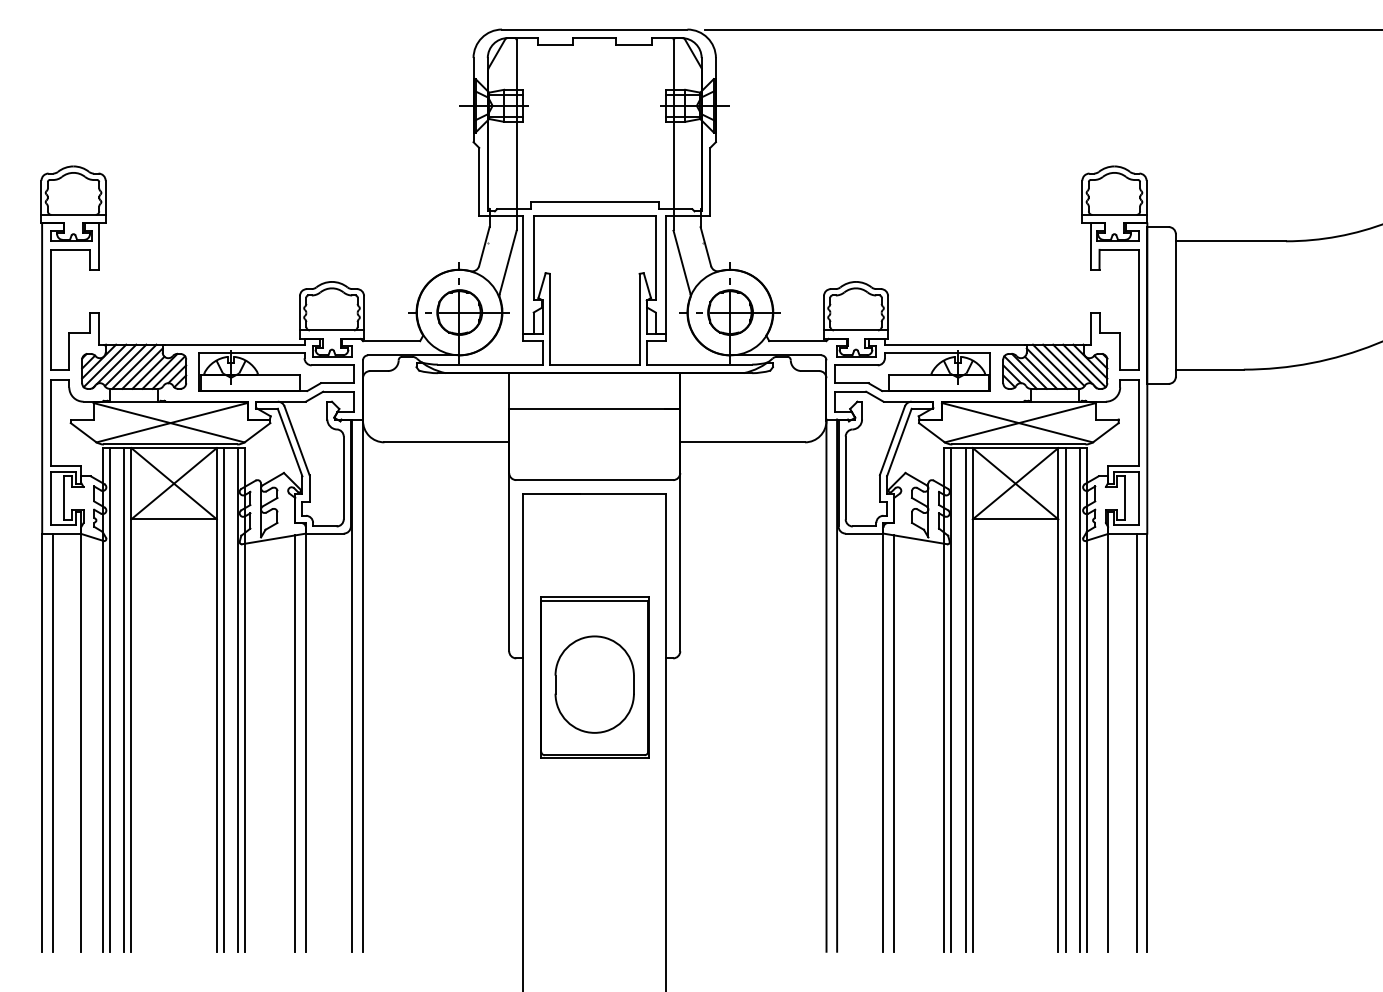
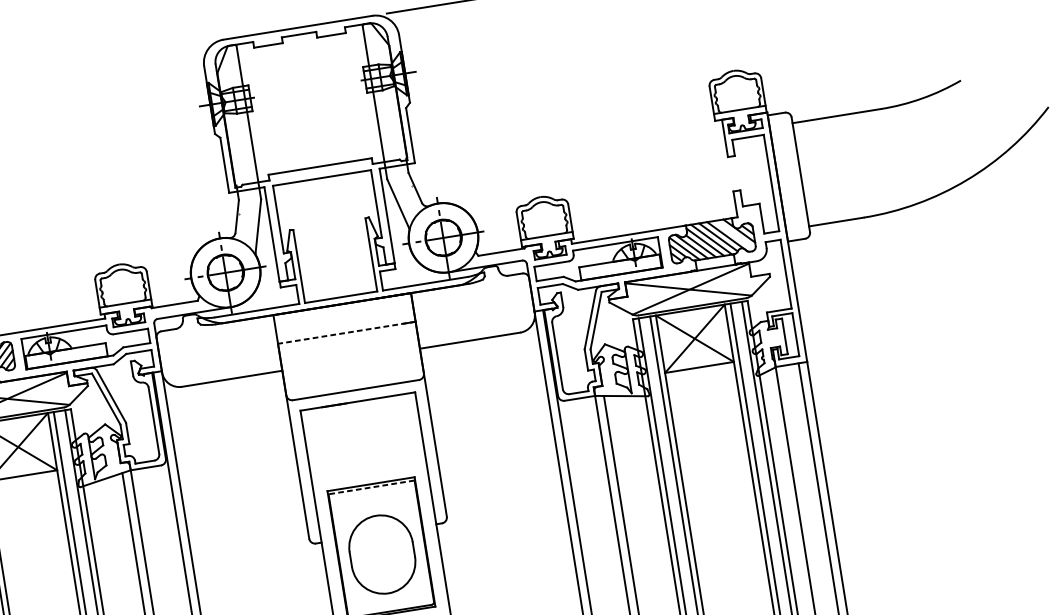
line: (1084, 365) -> (735, 234), removed
line: (594, 408) -> (346, 332), solid -> dashed
line: (594, 601) -> (371, 487), solid -> dashed

